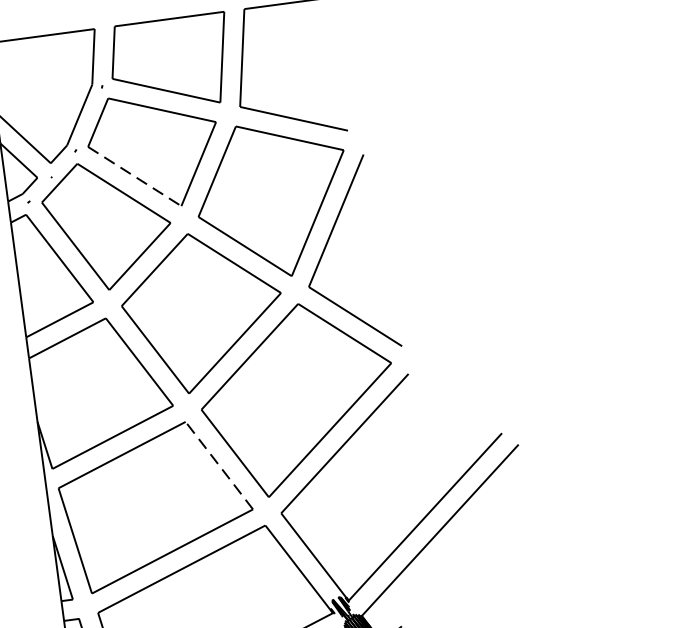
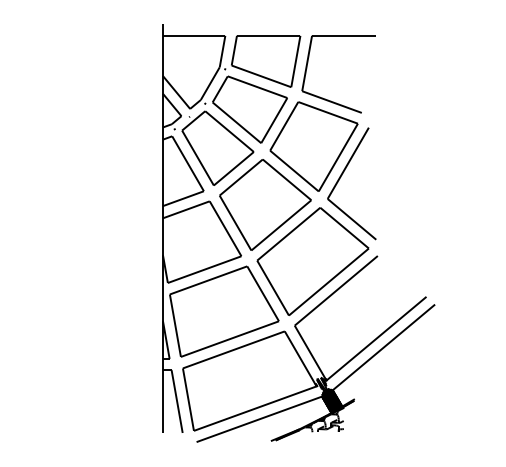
line: (133, 176) -> (236, 122), dashed -> solid
line: (219, 465) -> (263, 293), dashed -> solid

